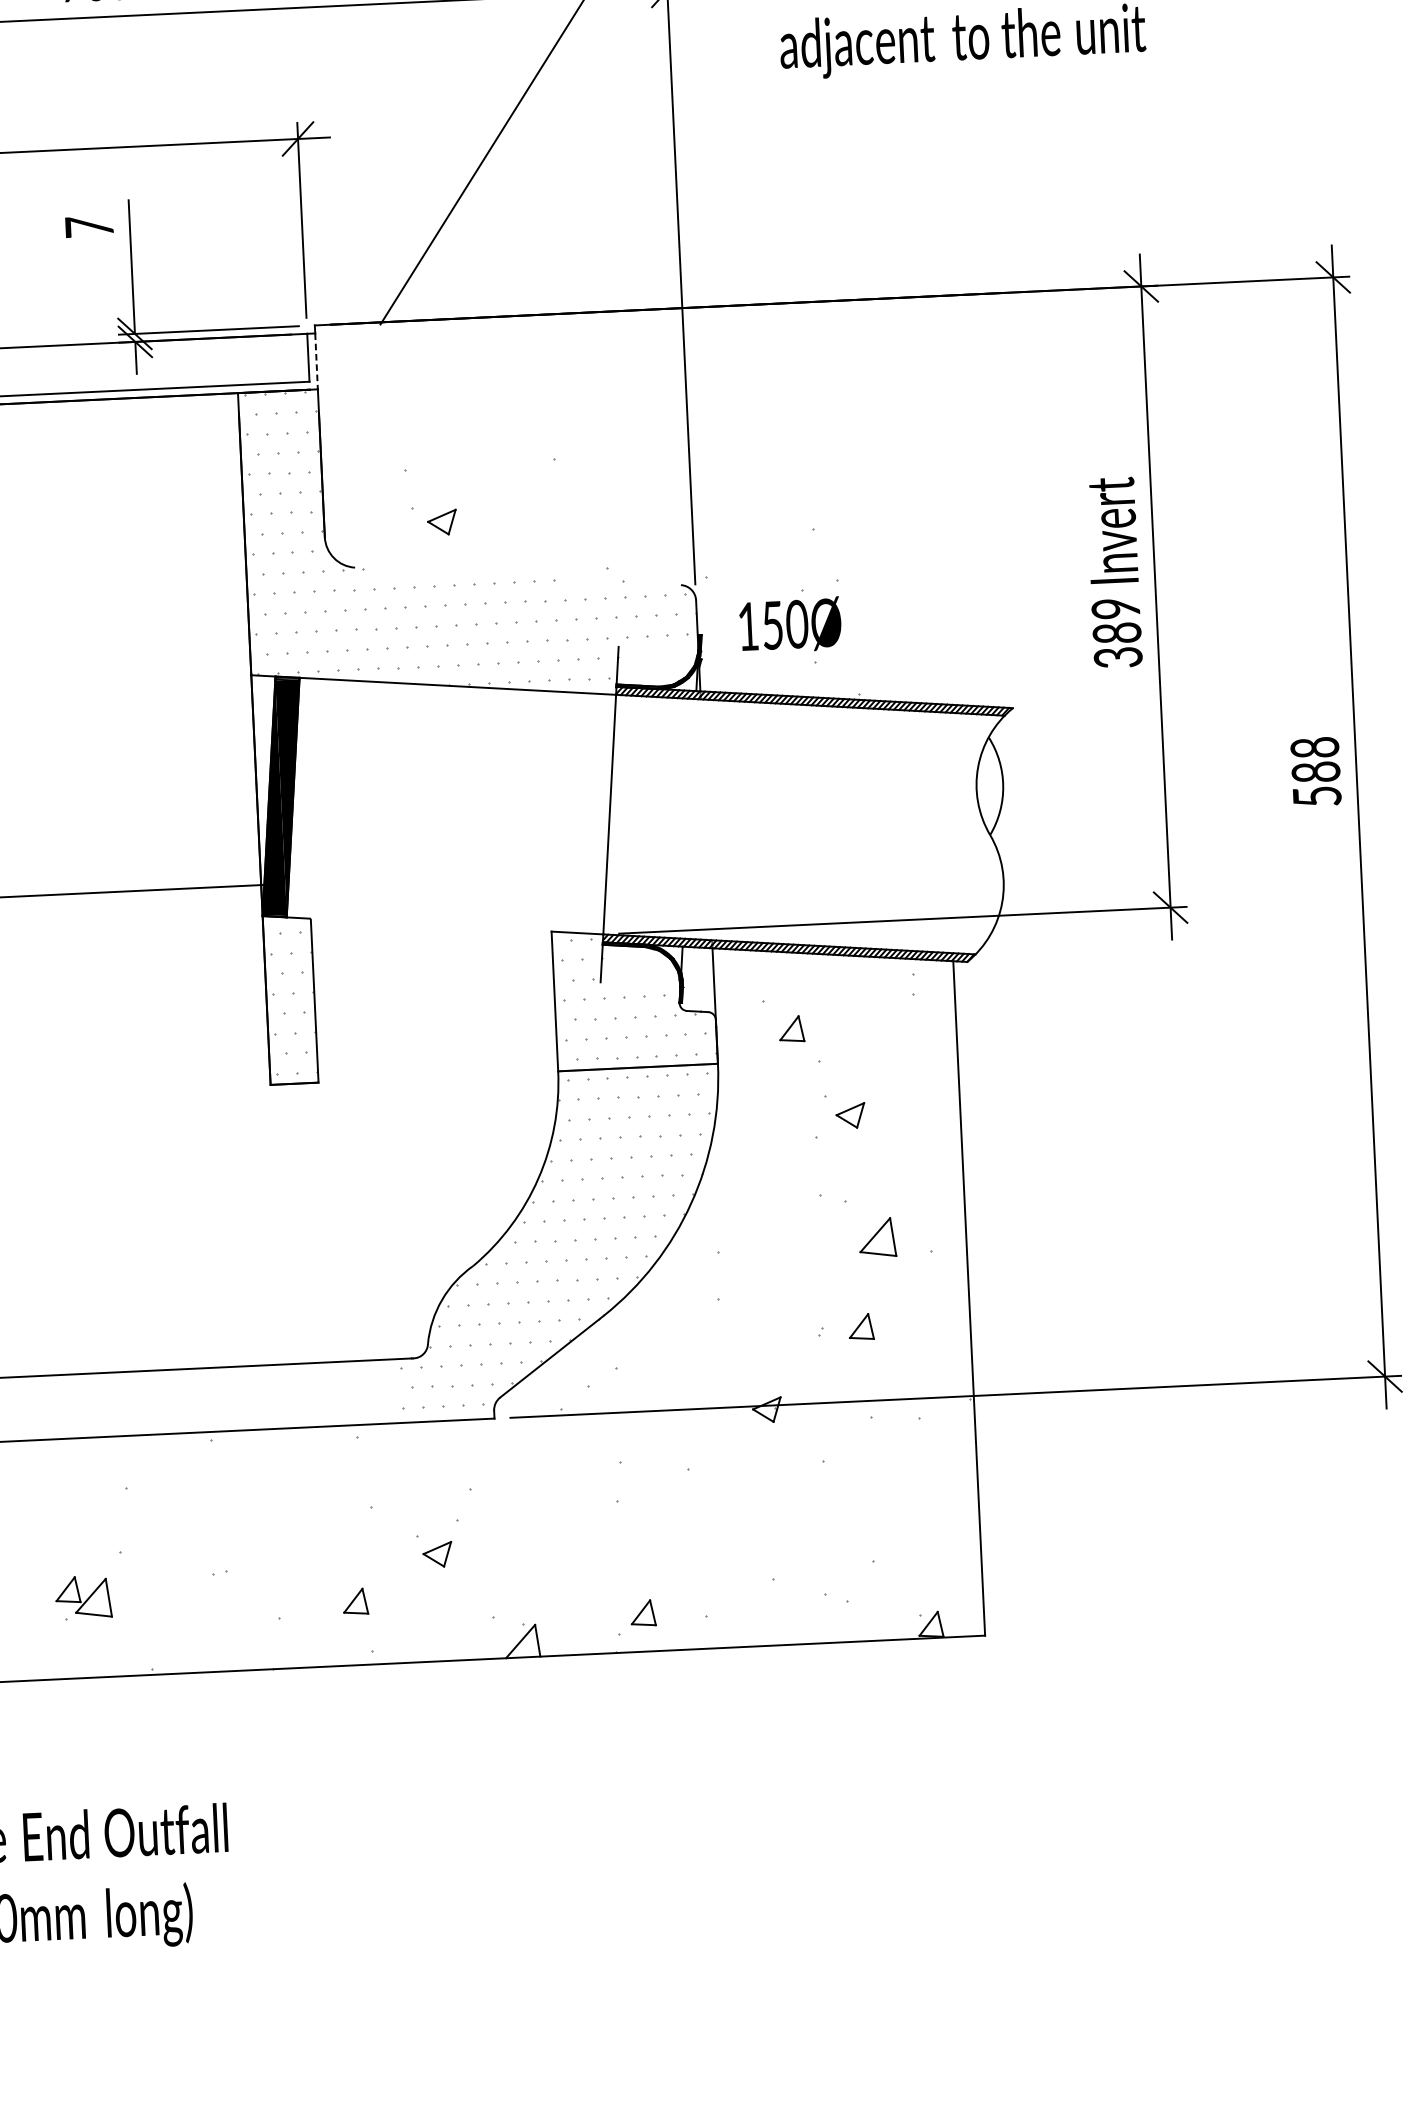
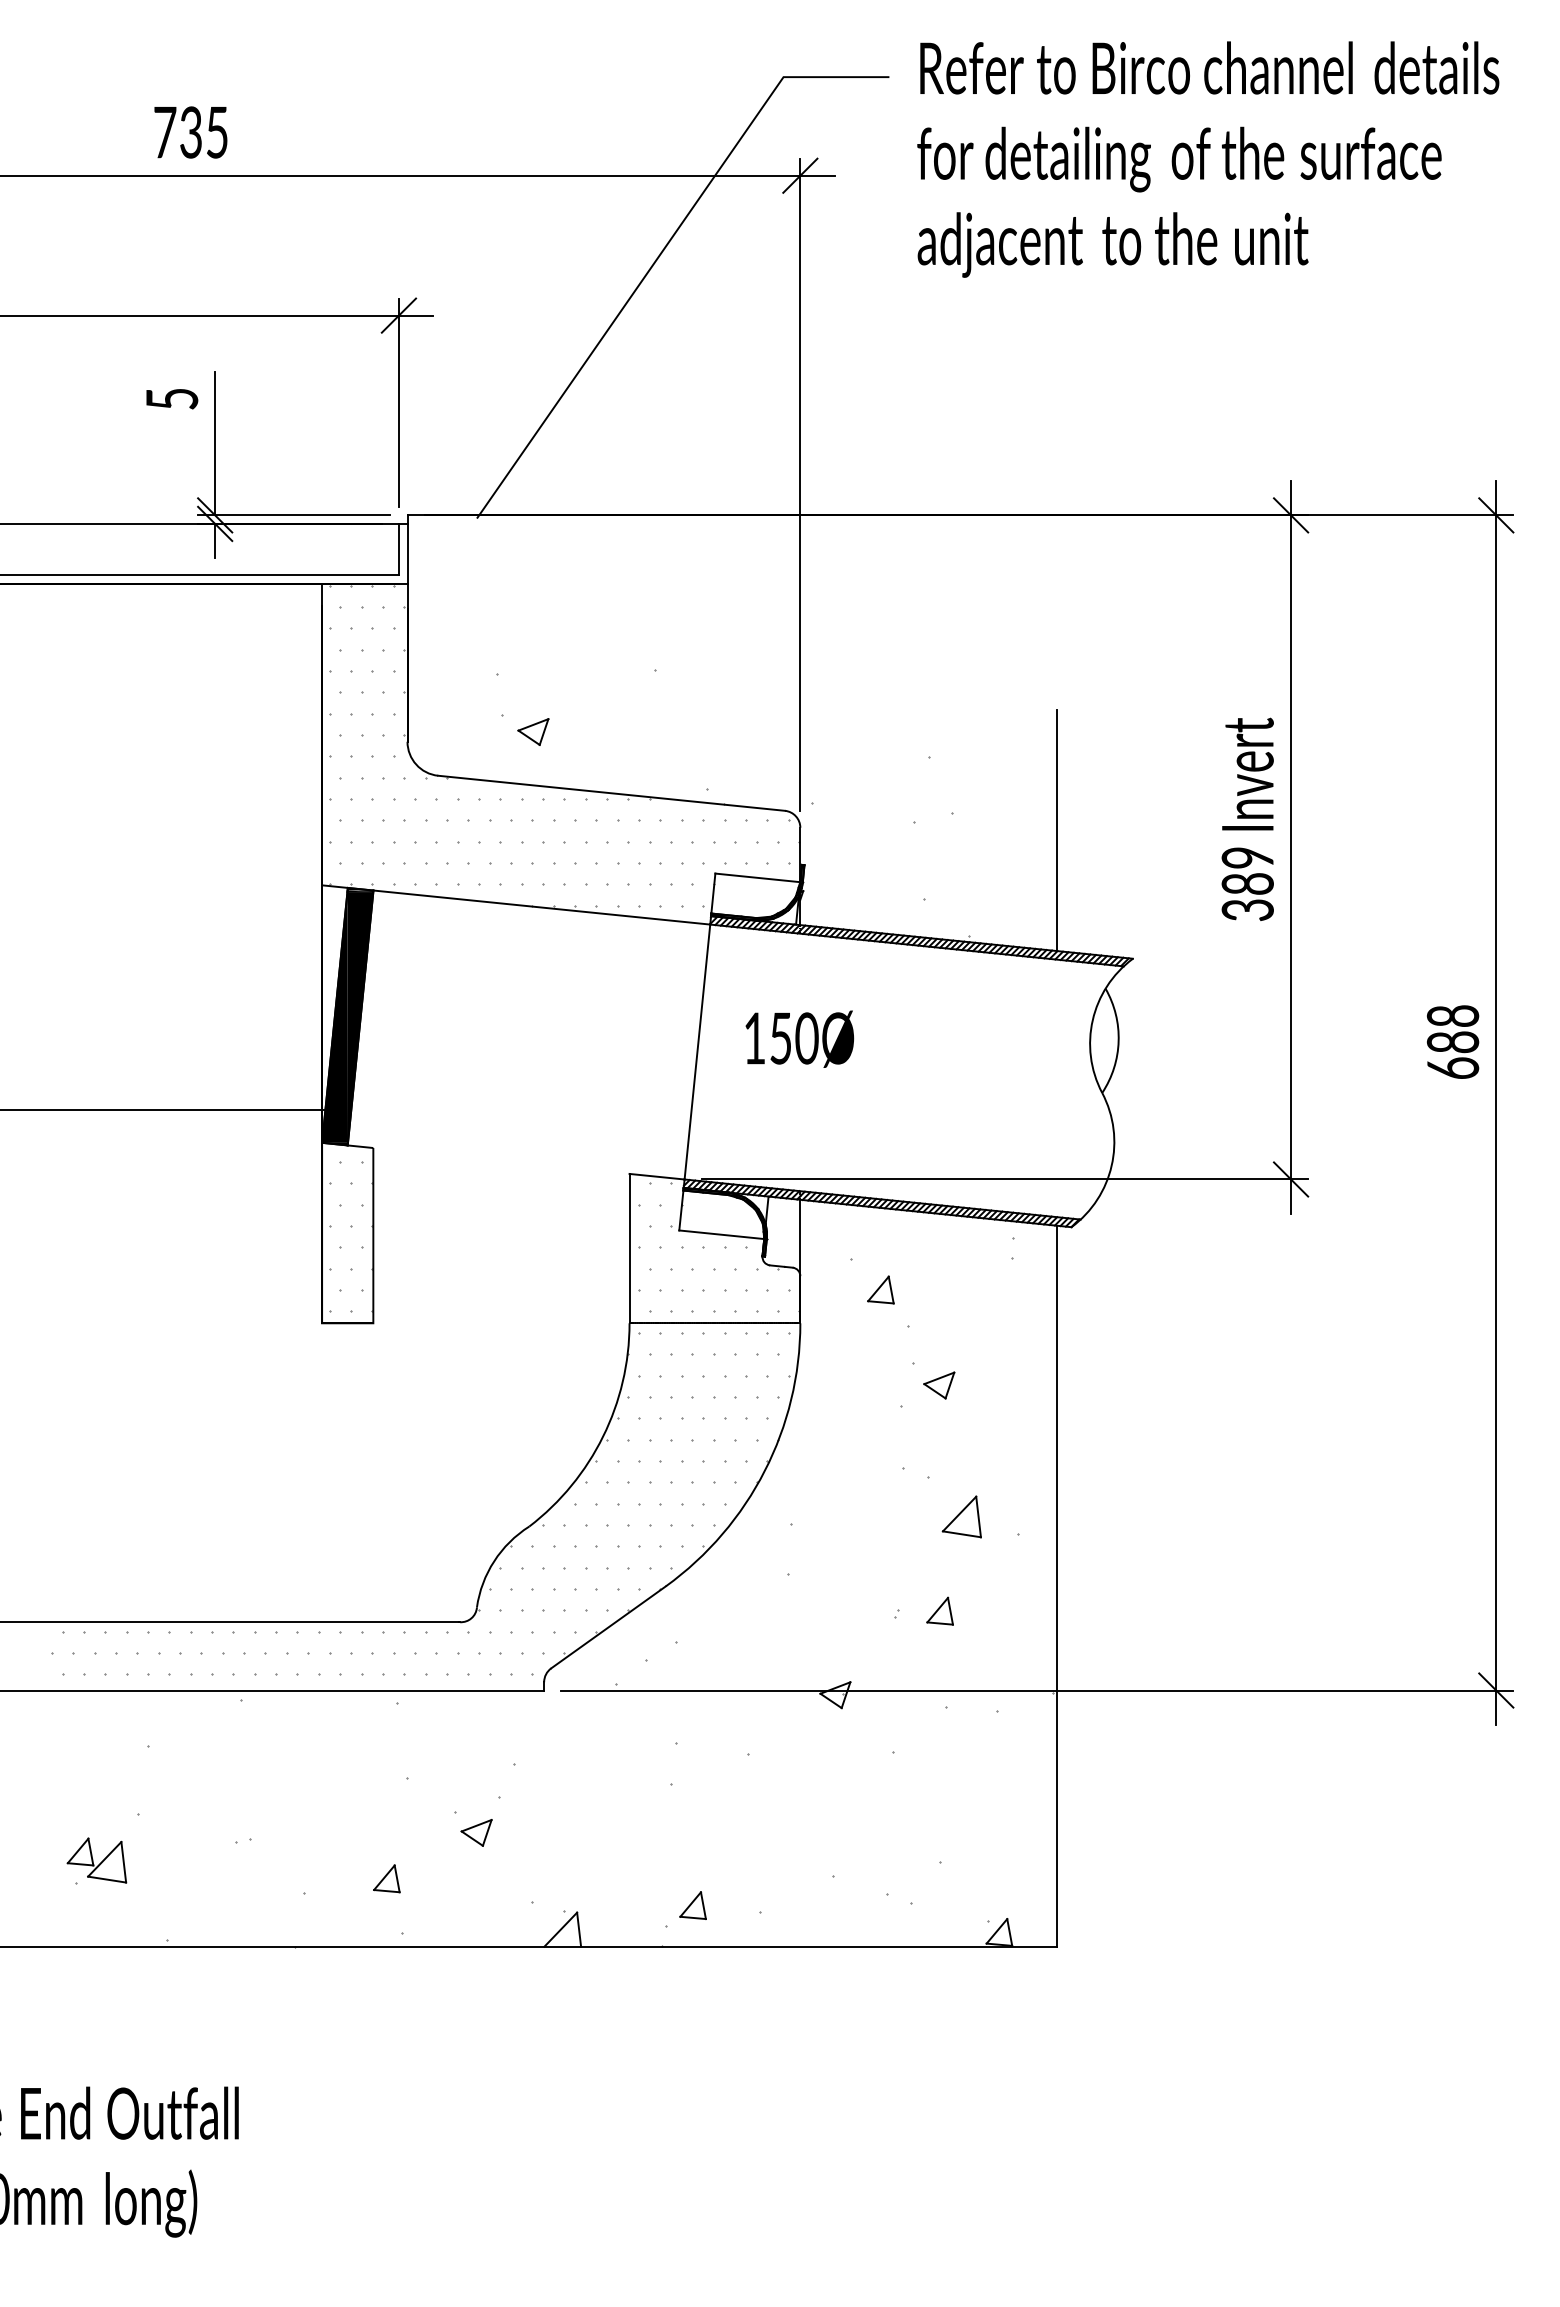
text: (89, 226) -> (172, 398), 7 -> 5
line: (316, 361) -> (407, 553), dashed -> solid
line: (517, 575) -> (611, 792), added
line: (935, 591) -> (1056, 830), added
text: (790, 624) -> (799, 1038), moved
line: (658, 648) -> (757, 877), added
text: (1317, 795) -> (1453, 1067), 588 -> 688
line: (640, 984) -> (721, 1234), added
part: (212, 1397) -> (244, 1653), added

